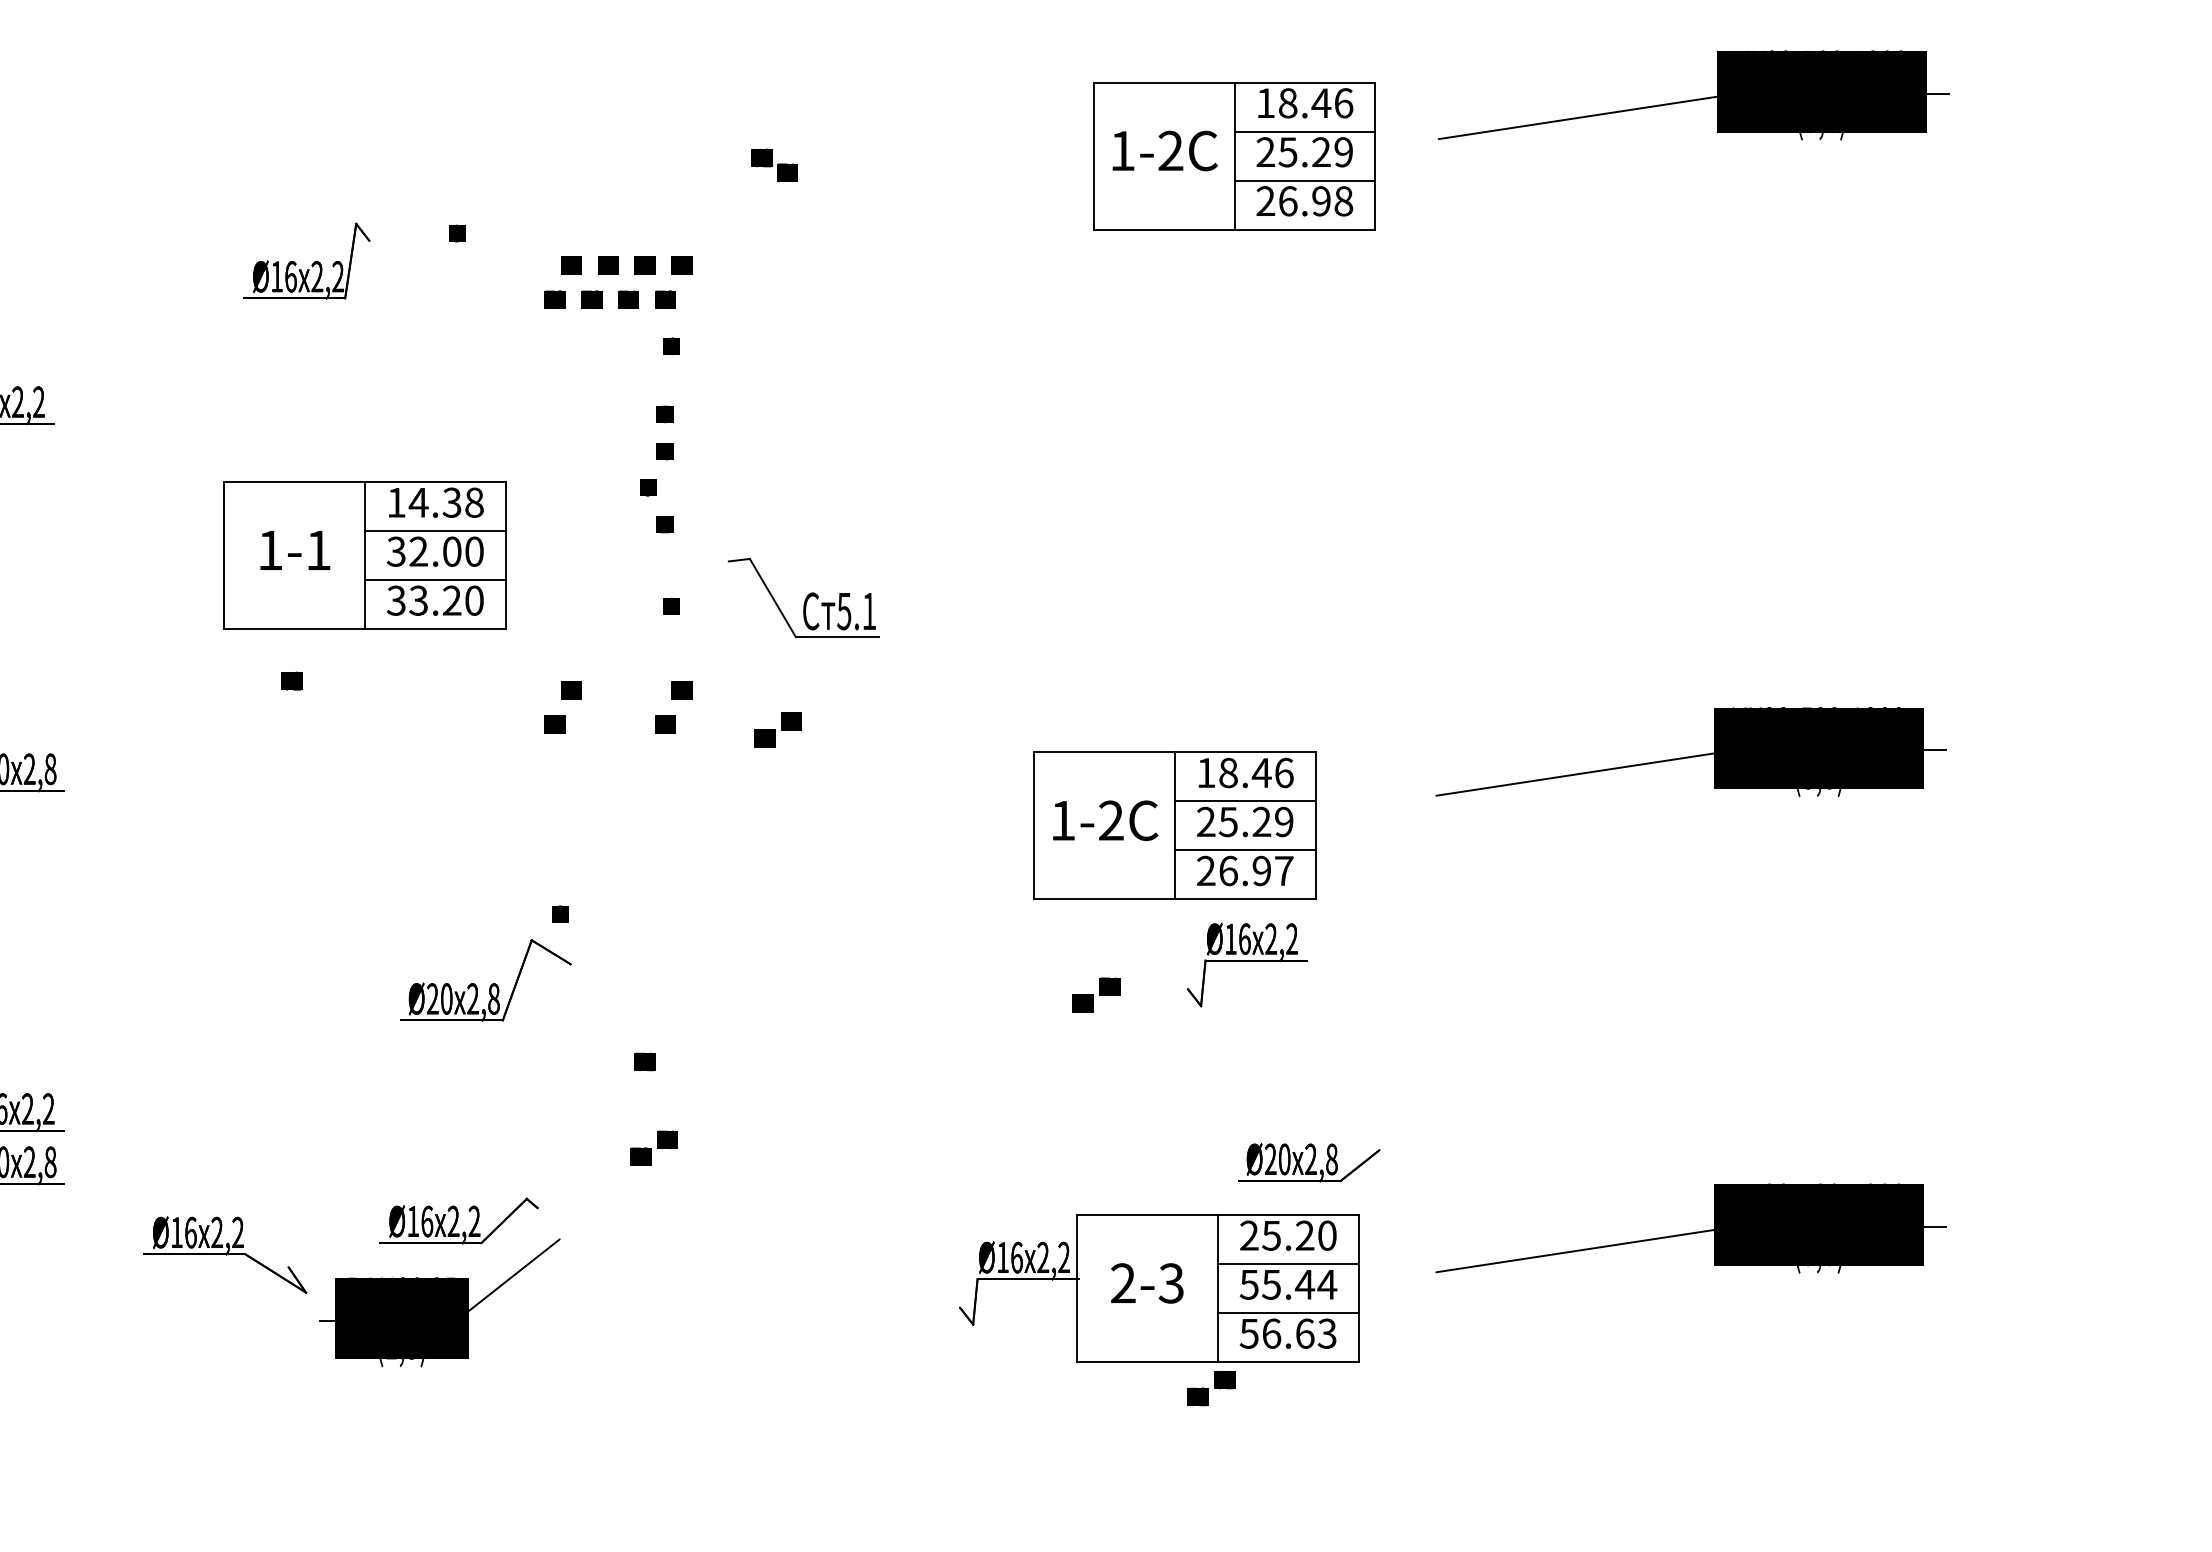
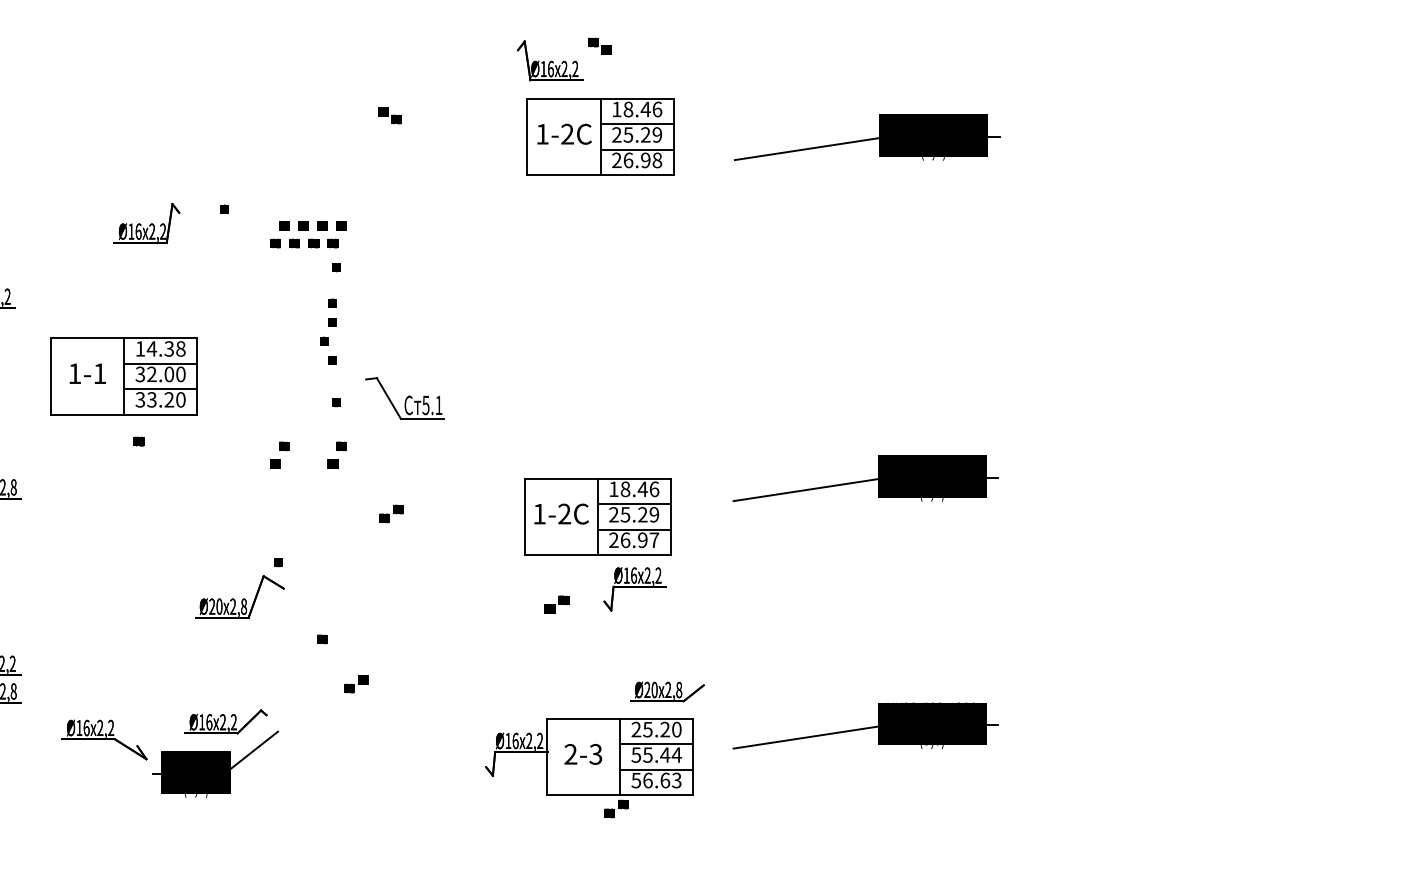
part: (1234, 155) -> (600, 136), moved
text: (774, 164) -> (389, 115), moved
part: (363, 555) -> (123, 376), moved
text: (777, 729) -> (391, 513), moved
text: (654, 1148) -> (356, 684), moved

